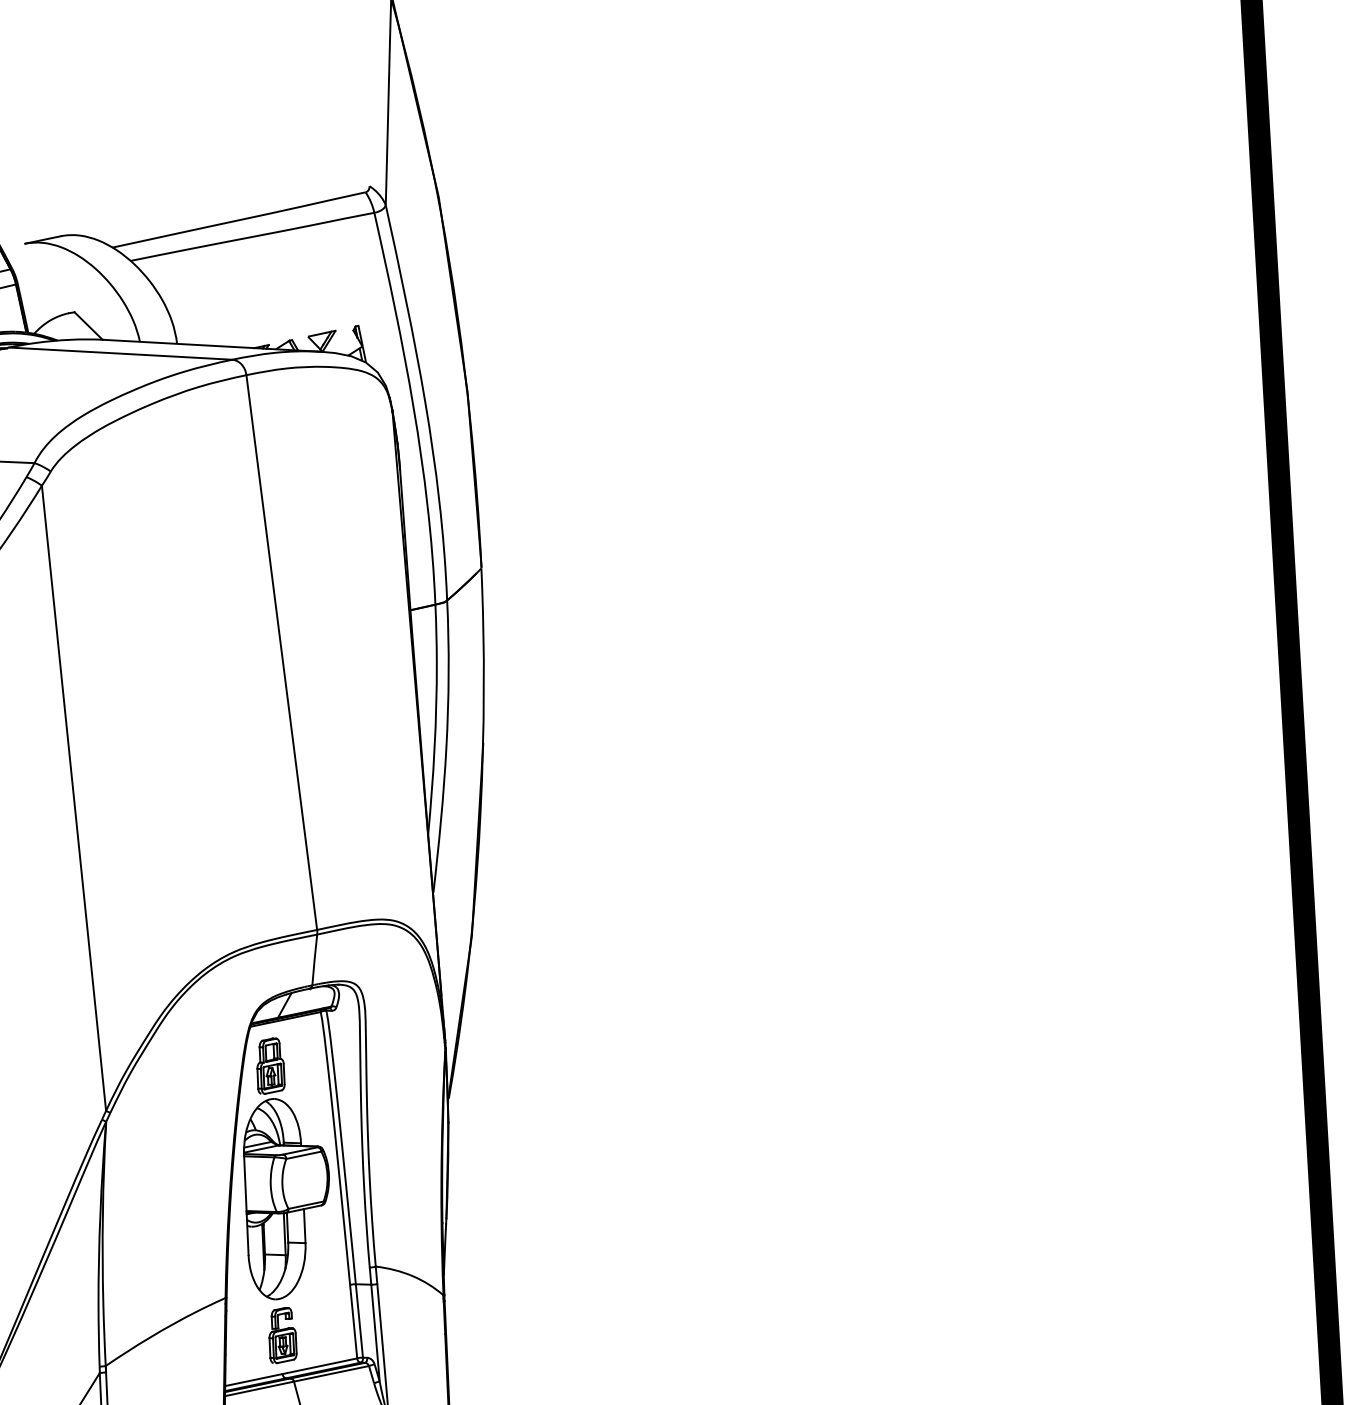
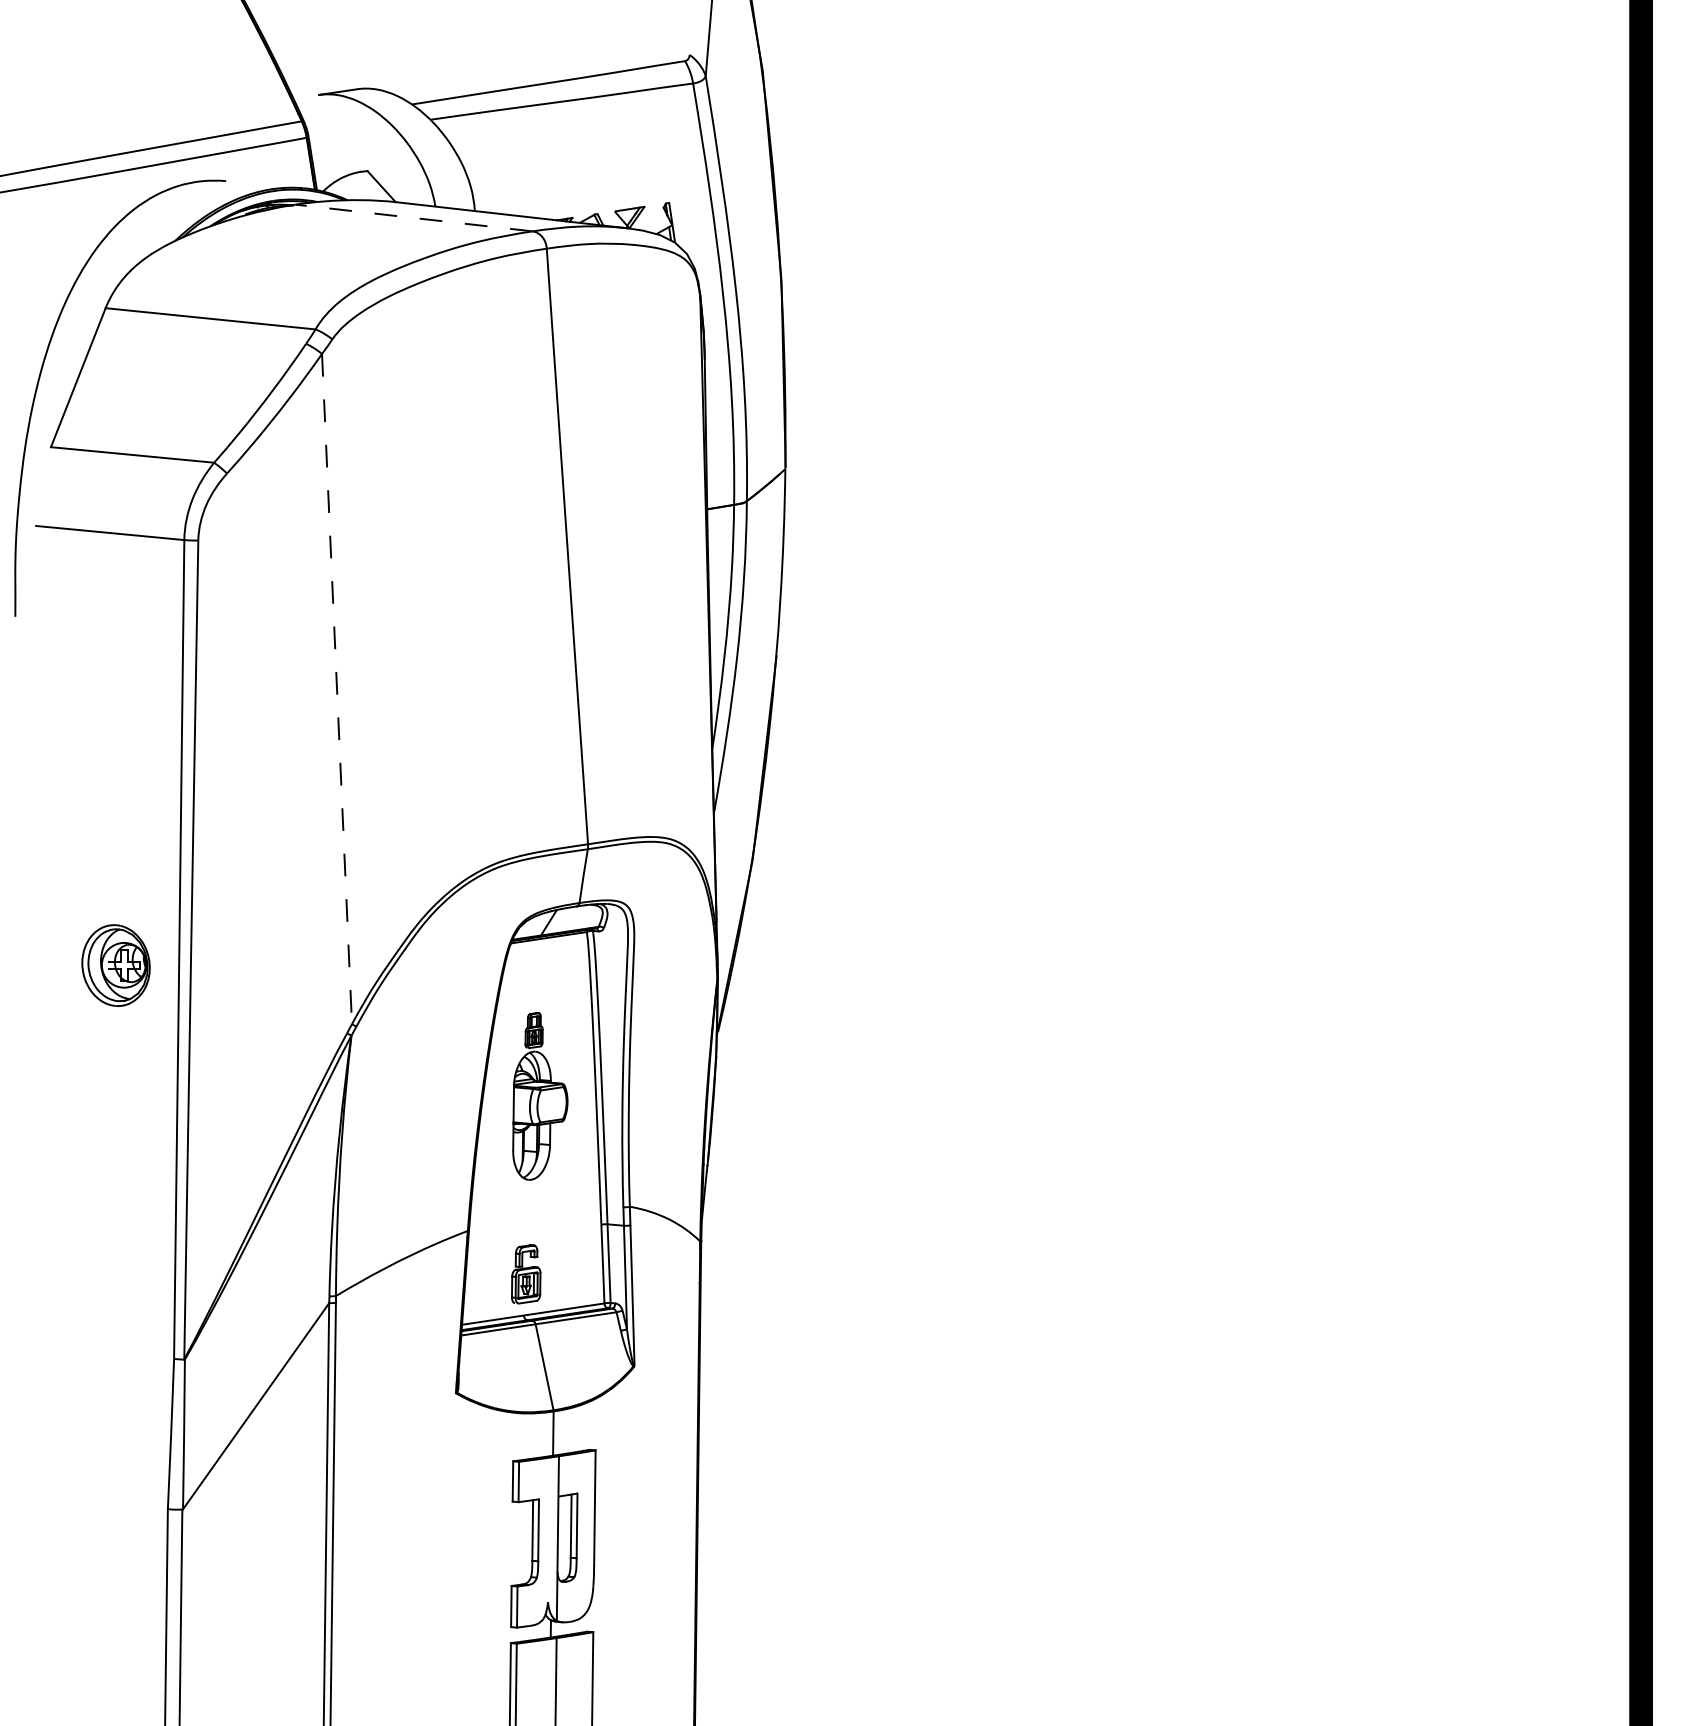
line: (120, 353) -> (413, 217), solid -> dashed
line: (74, 798) -> (337, 689), solid -> dashed
part: (286, 1168) -> (540, 1096), size x0.6

